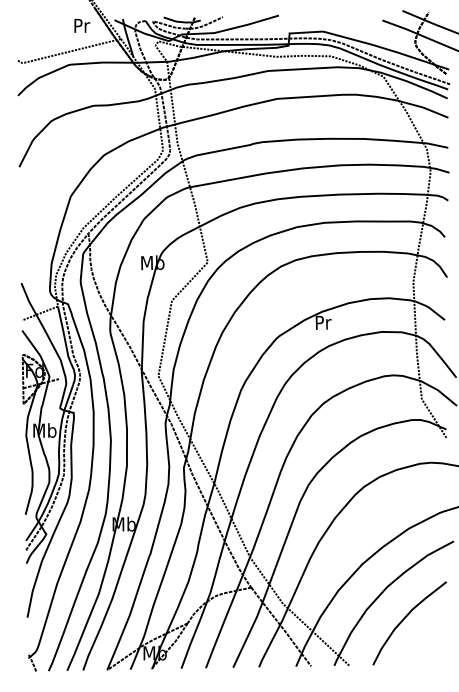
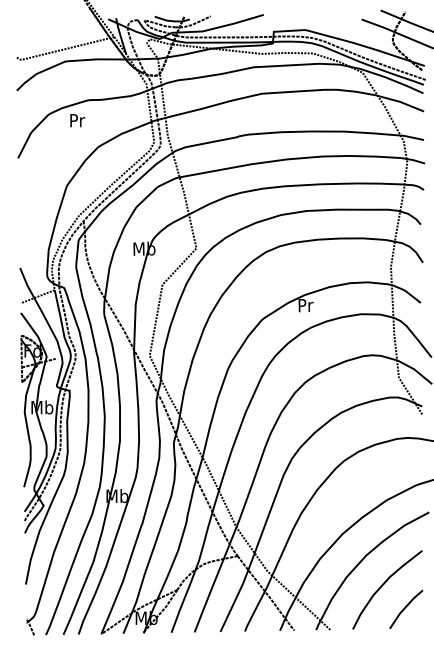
text: (82, 25) -> (77, 120), moved
line: (429, 641) -> (406, 607), added

